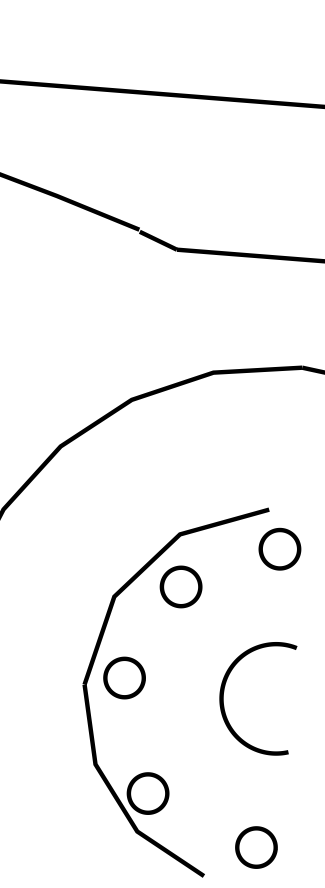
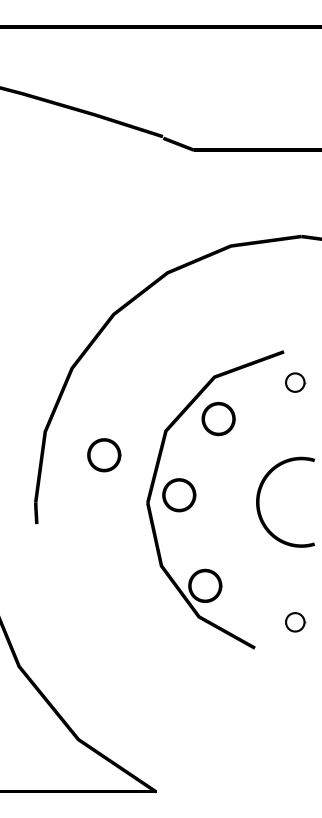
part: (280, 548) -> (295, 382), size x0.6
part: (35, 621) -> (104, 455), added
part: (256, 847) -> (295, 622), size x0.6

